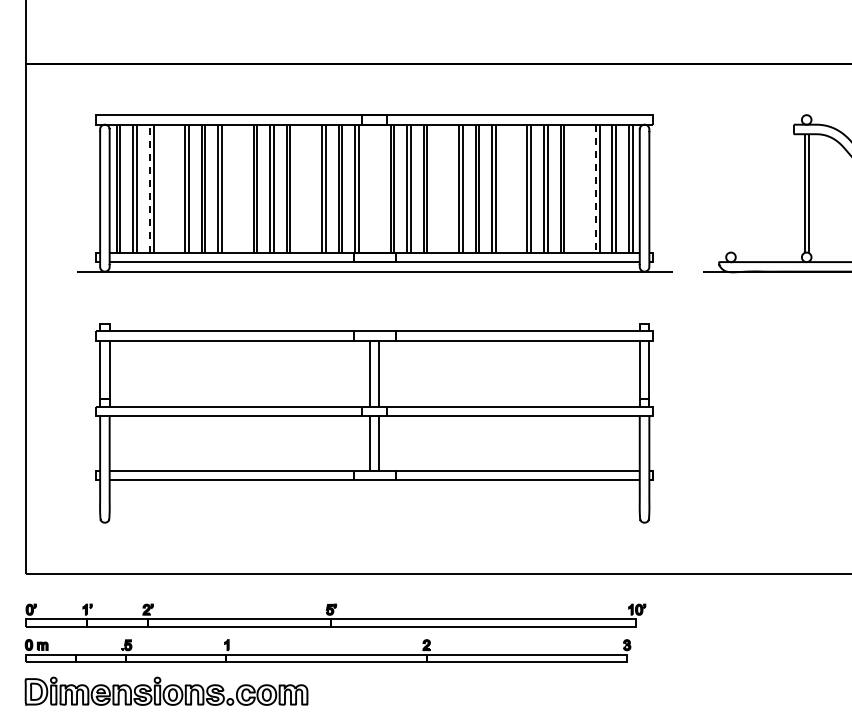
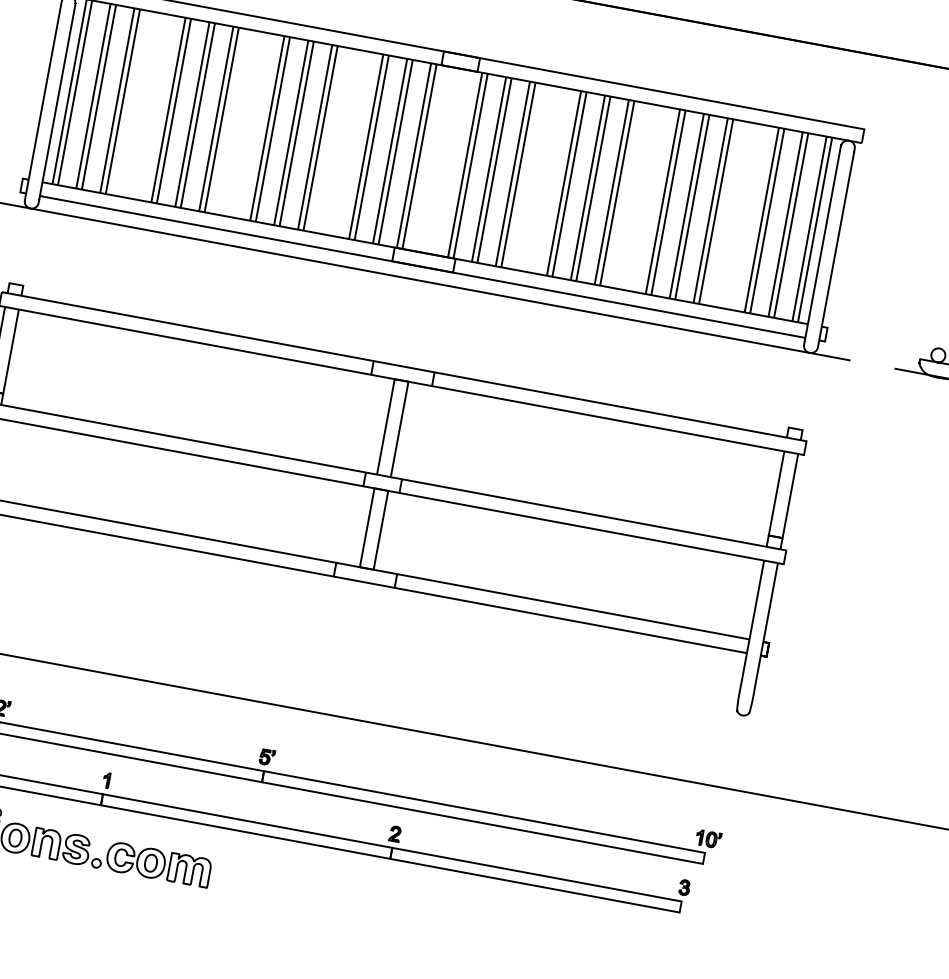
line: (149, 188) -> (117, 100), dashed -> solid
line: (595, 188) -> (761, 219), dashed -> solid

